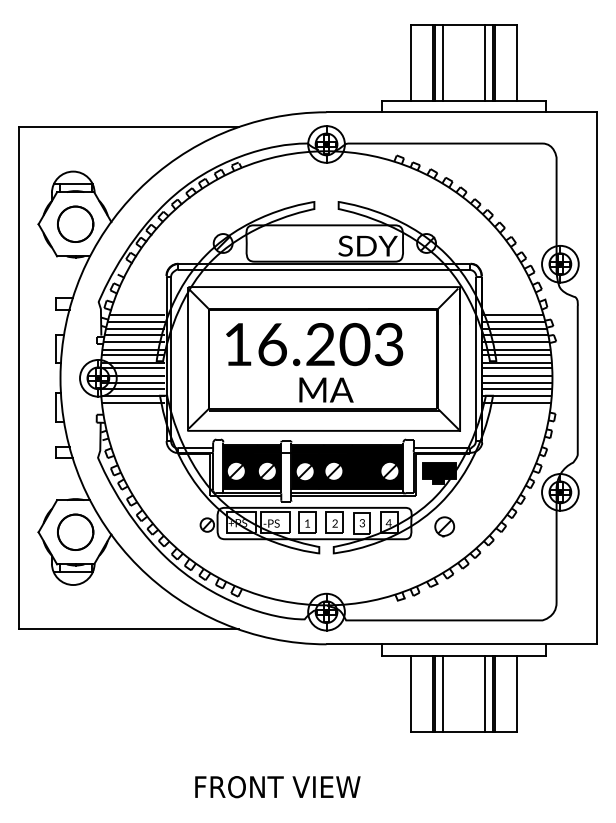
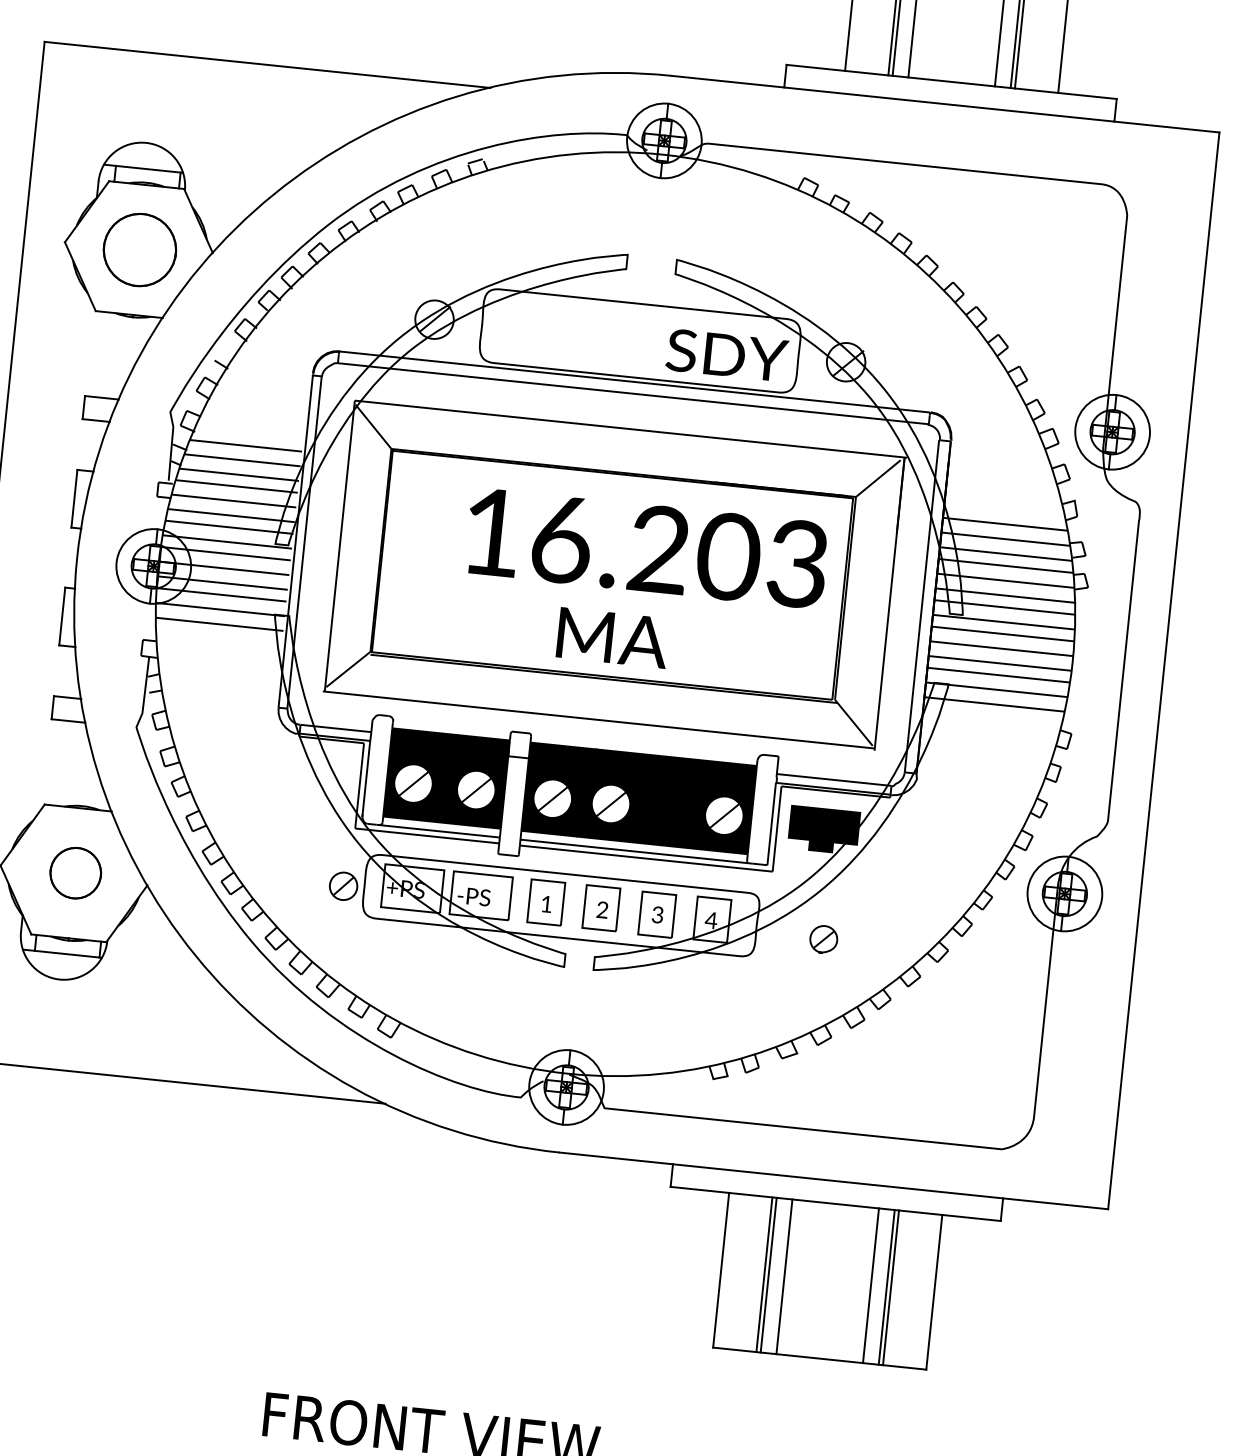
text: (314, 344) -> (646, 548), moved
part: (444, 526) -> (823, 938), size x0.7
circle: (75, 531) -> (75, 871), size x0.7

